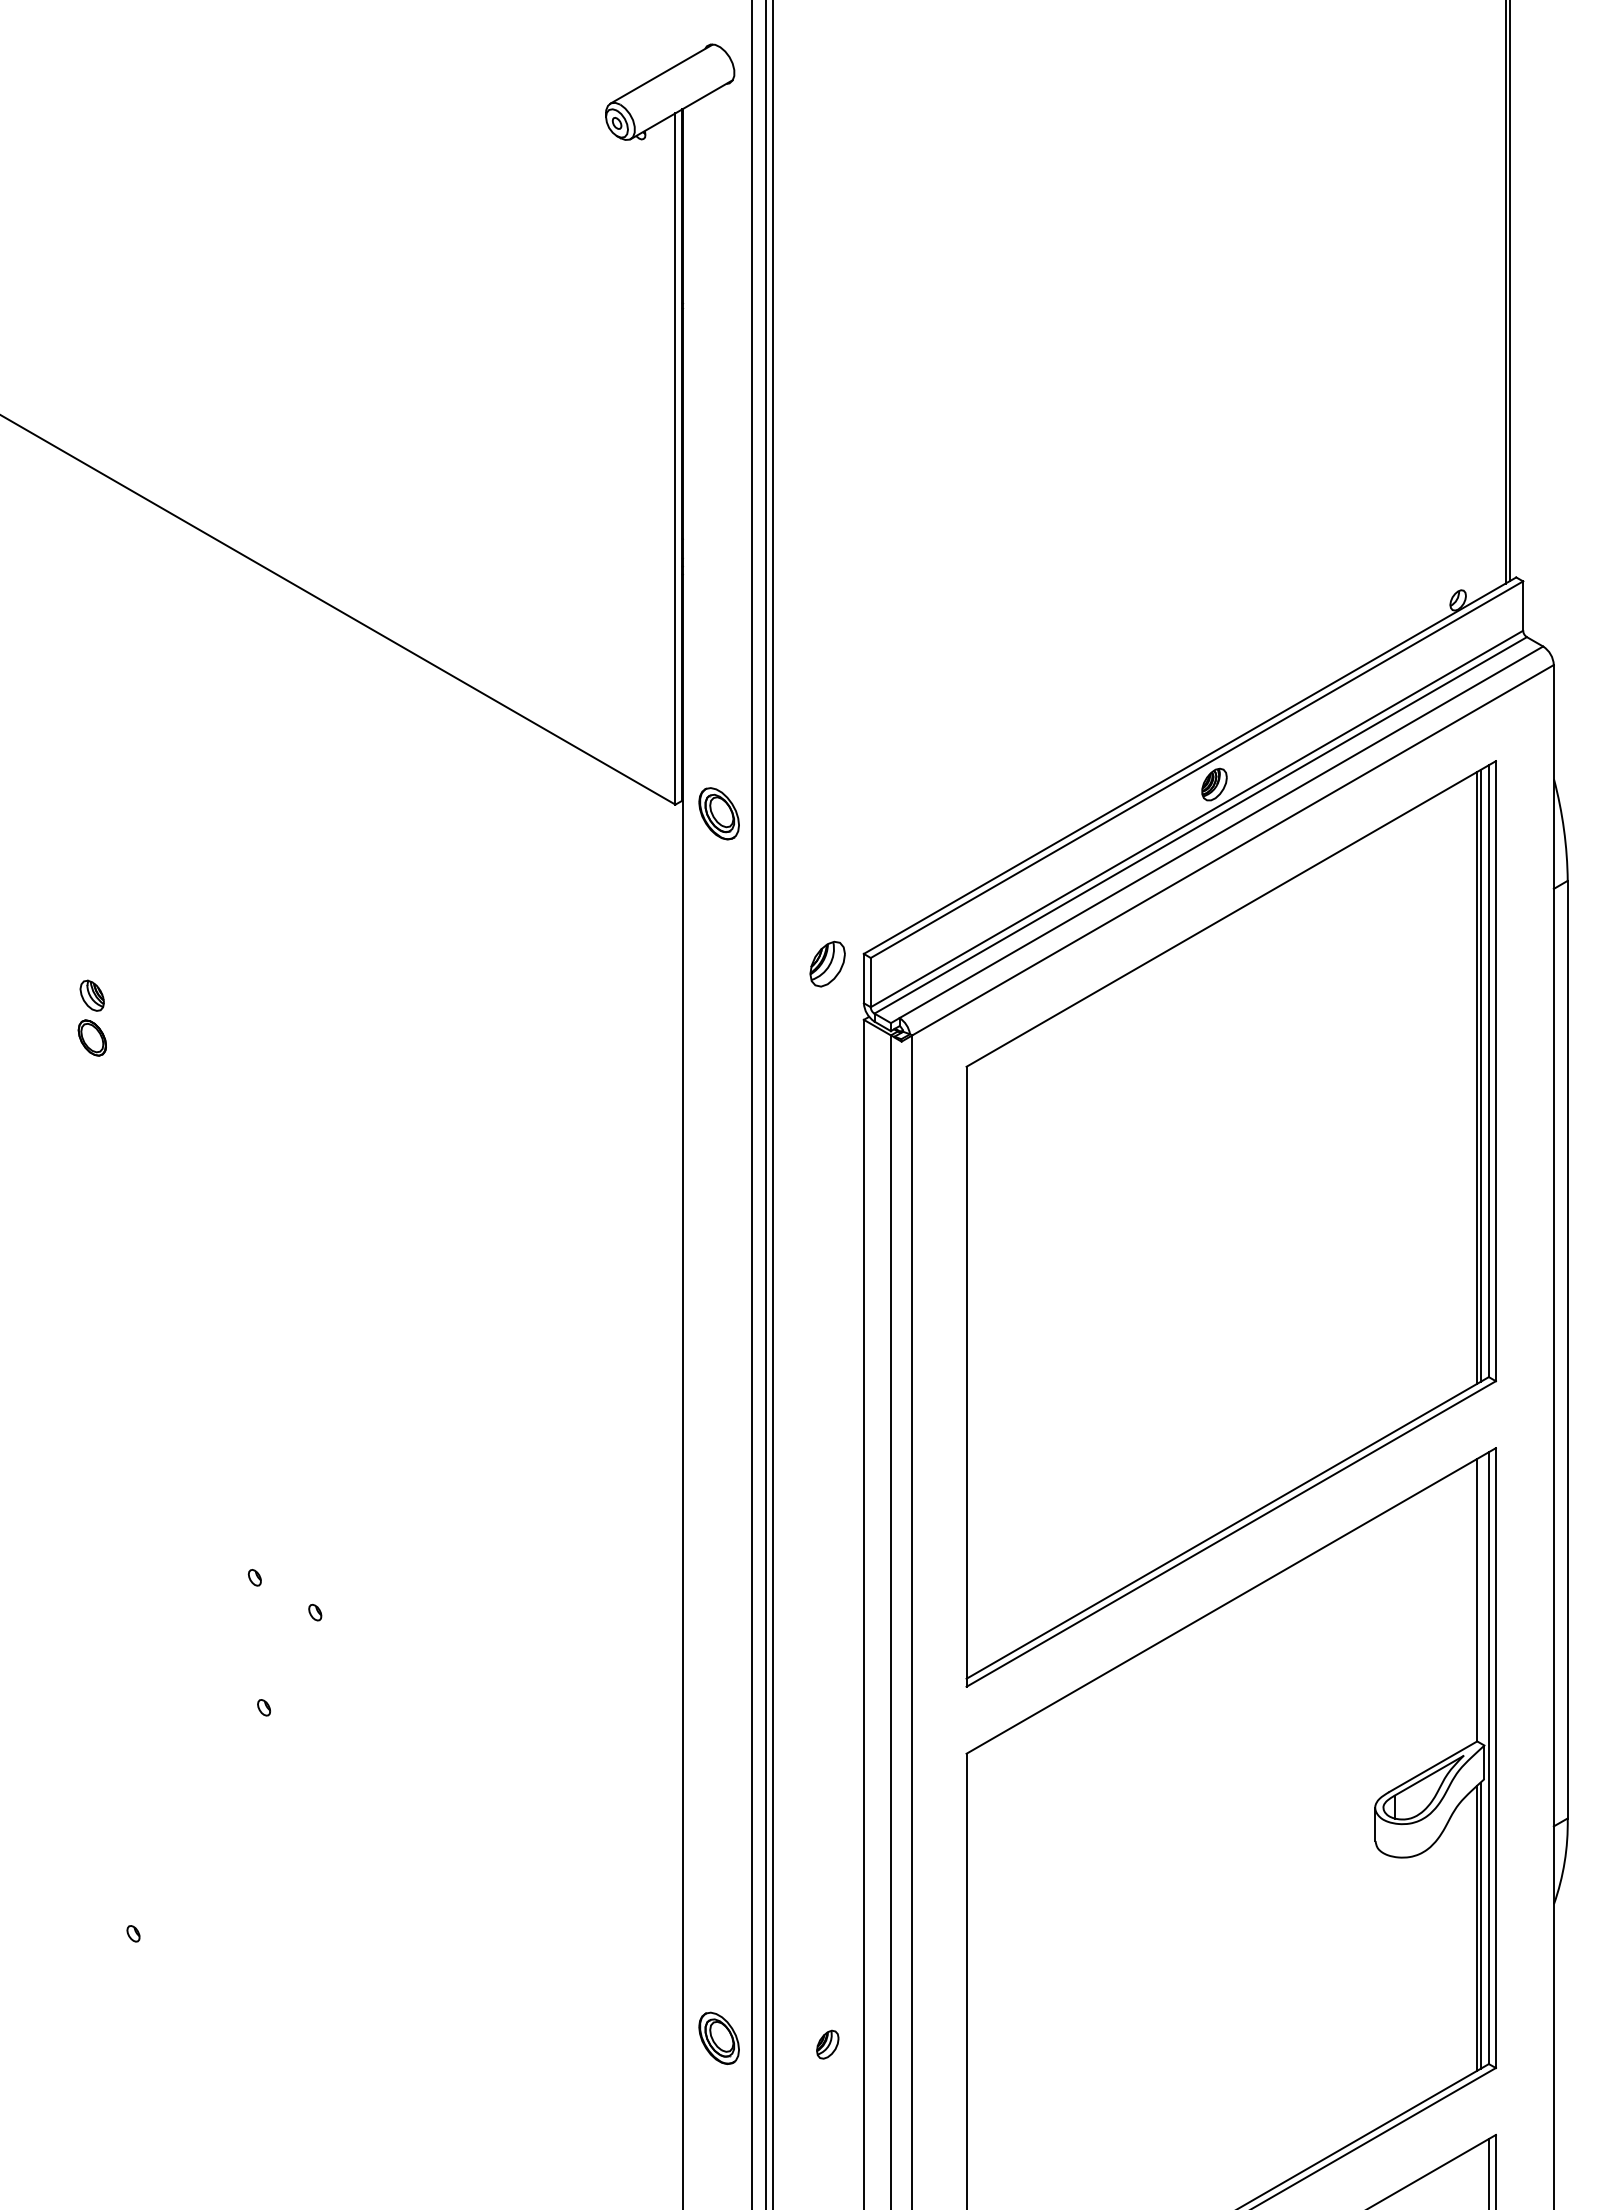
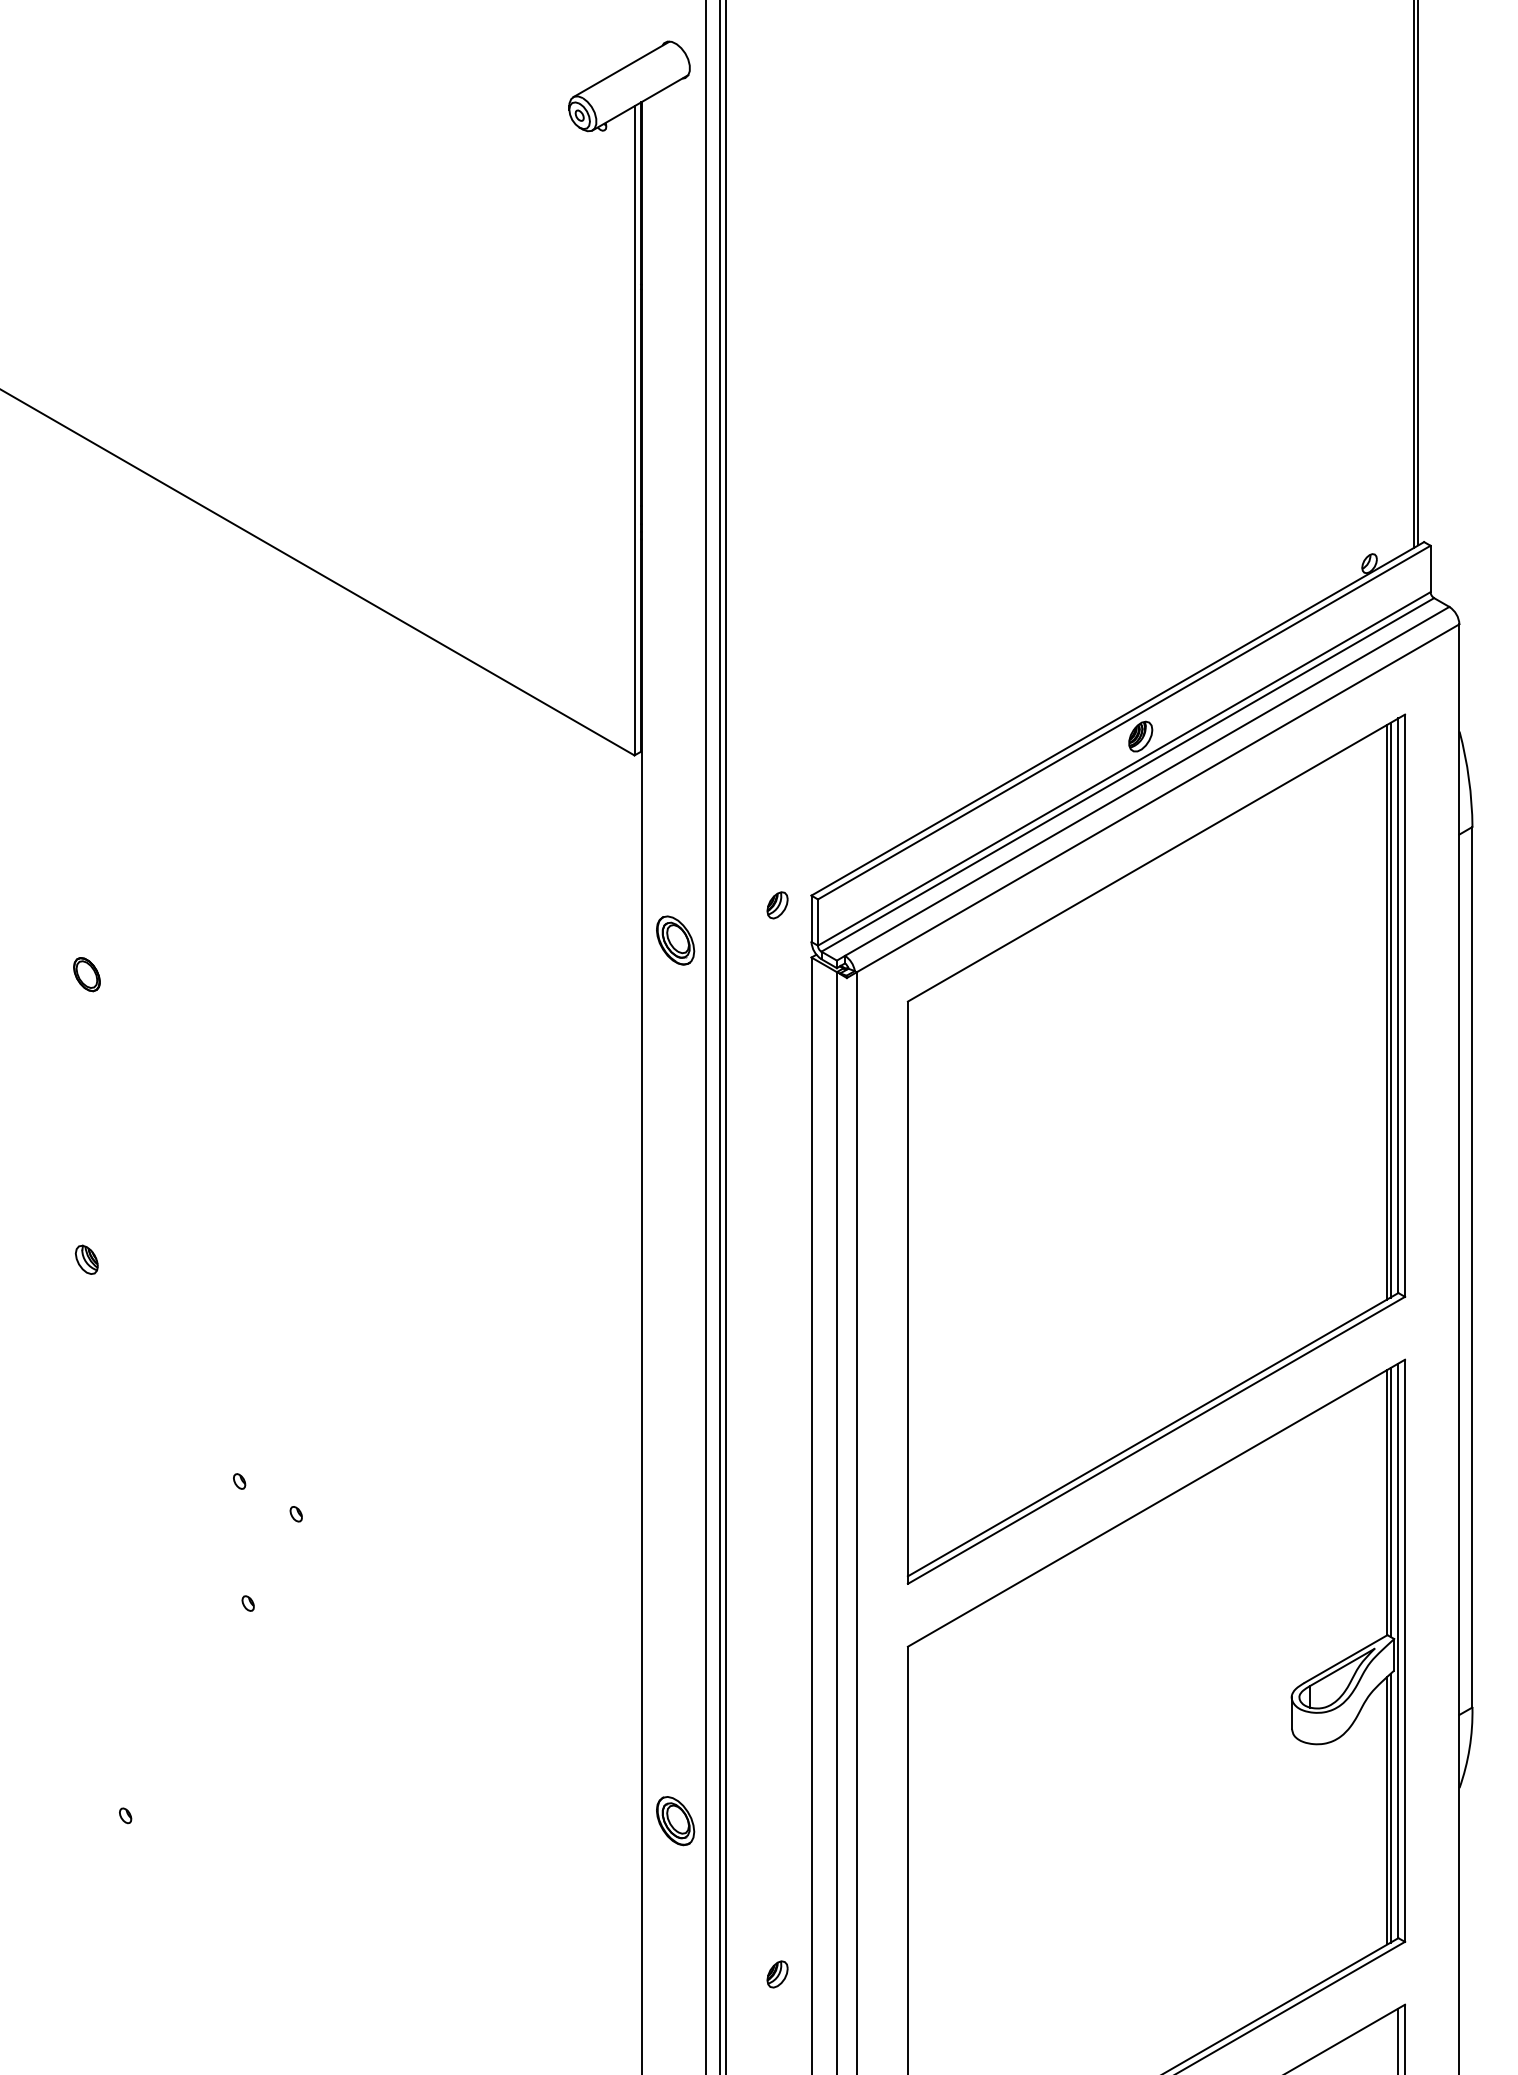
part: (718, 813) -> (674, 940), moved
part: (827, 964) -> (777, 905), size x0.62
part: (91, 995) -> (86, 1259), moved
line: (1480, 1600) -> (1390, 1502), added
part: (718, 2037) -> (674, 1820), moved
part: (827, 2044) -> (777, 1974), moved

